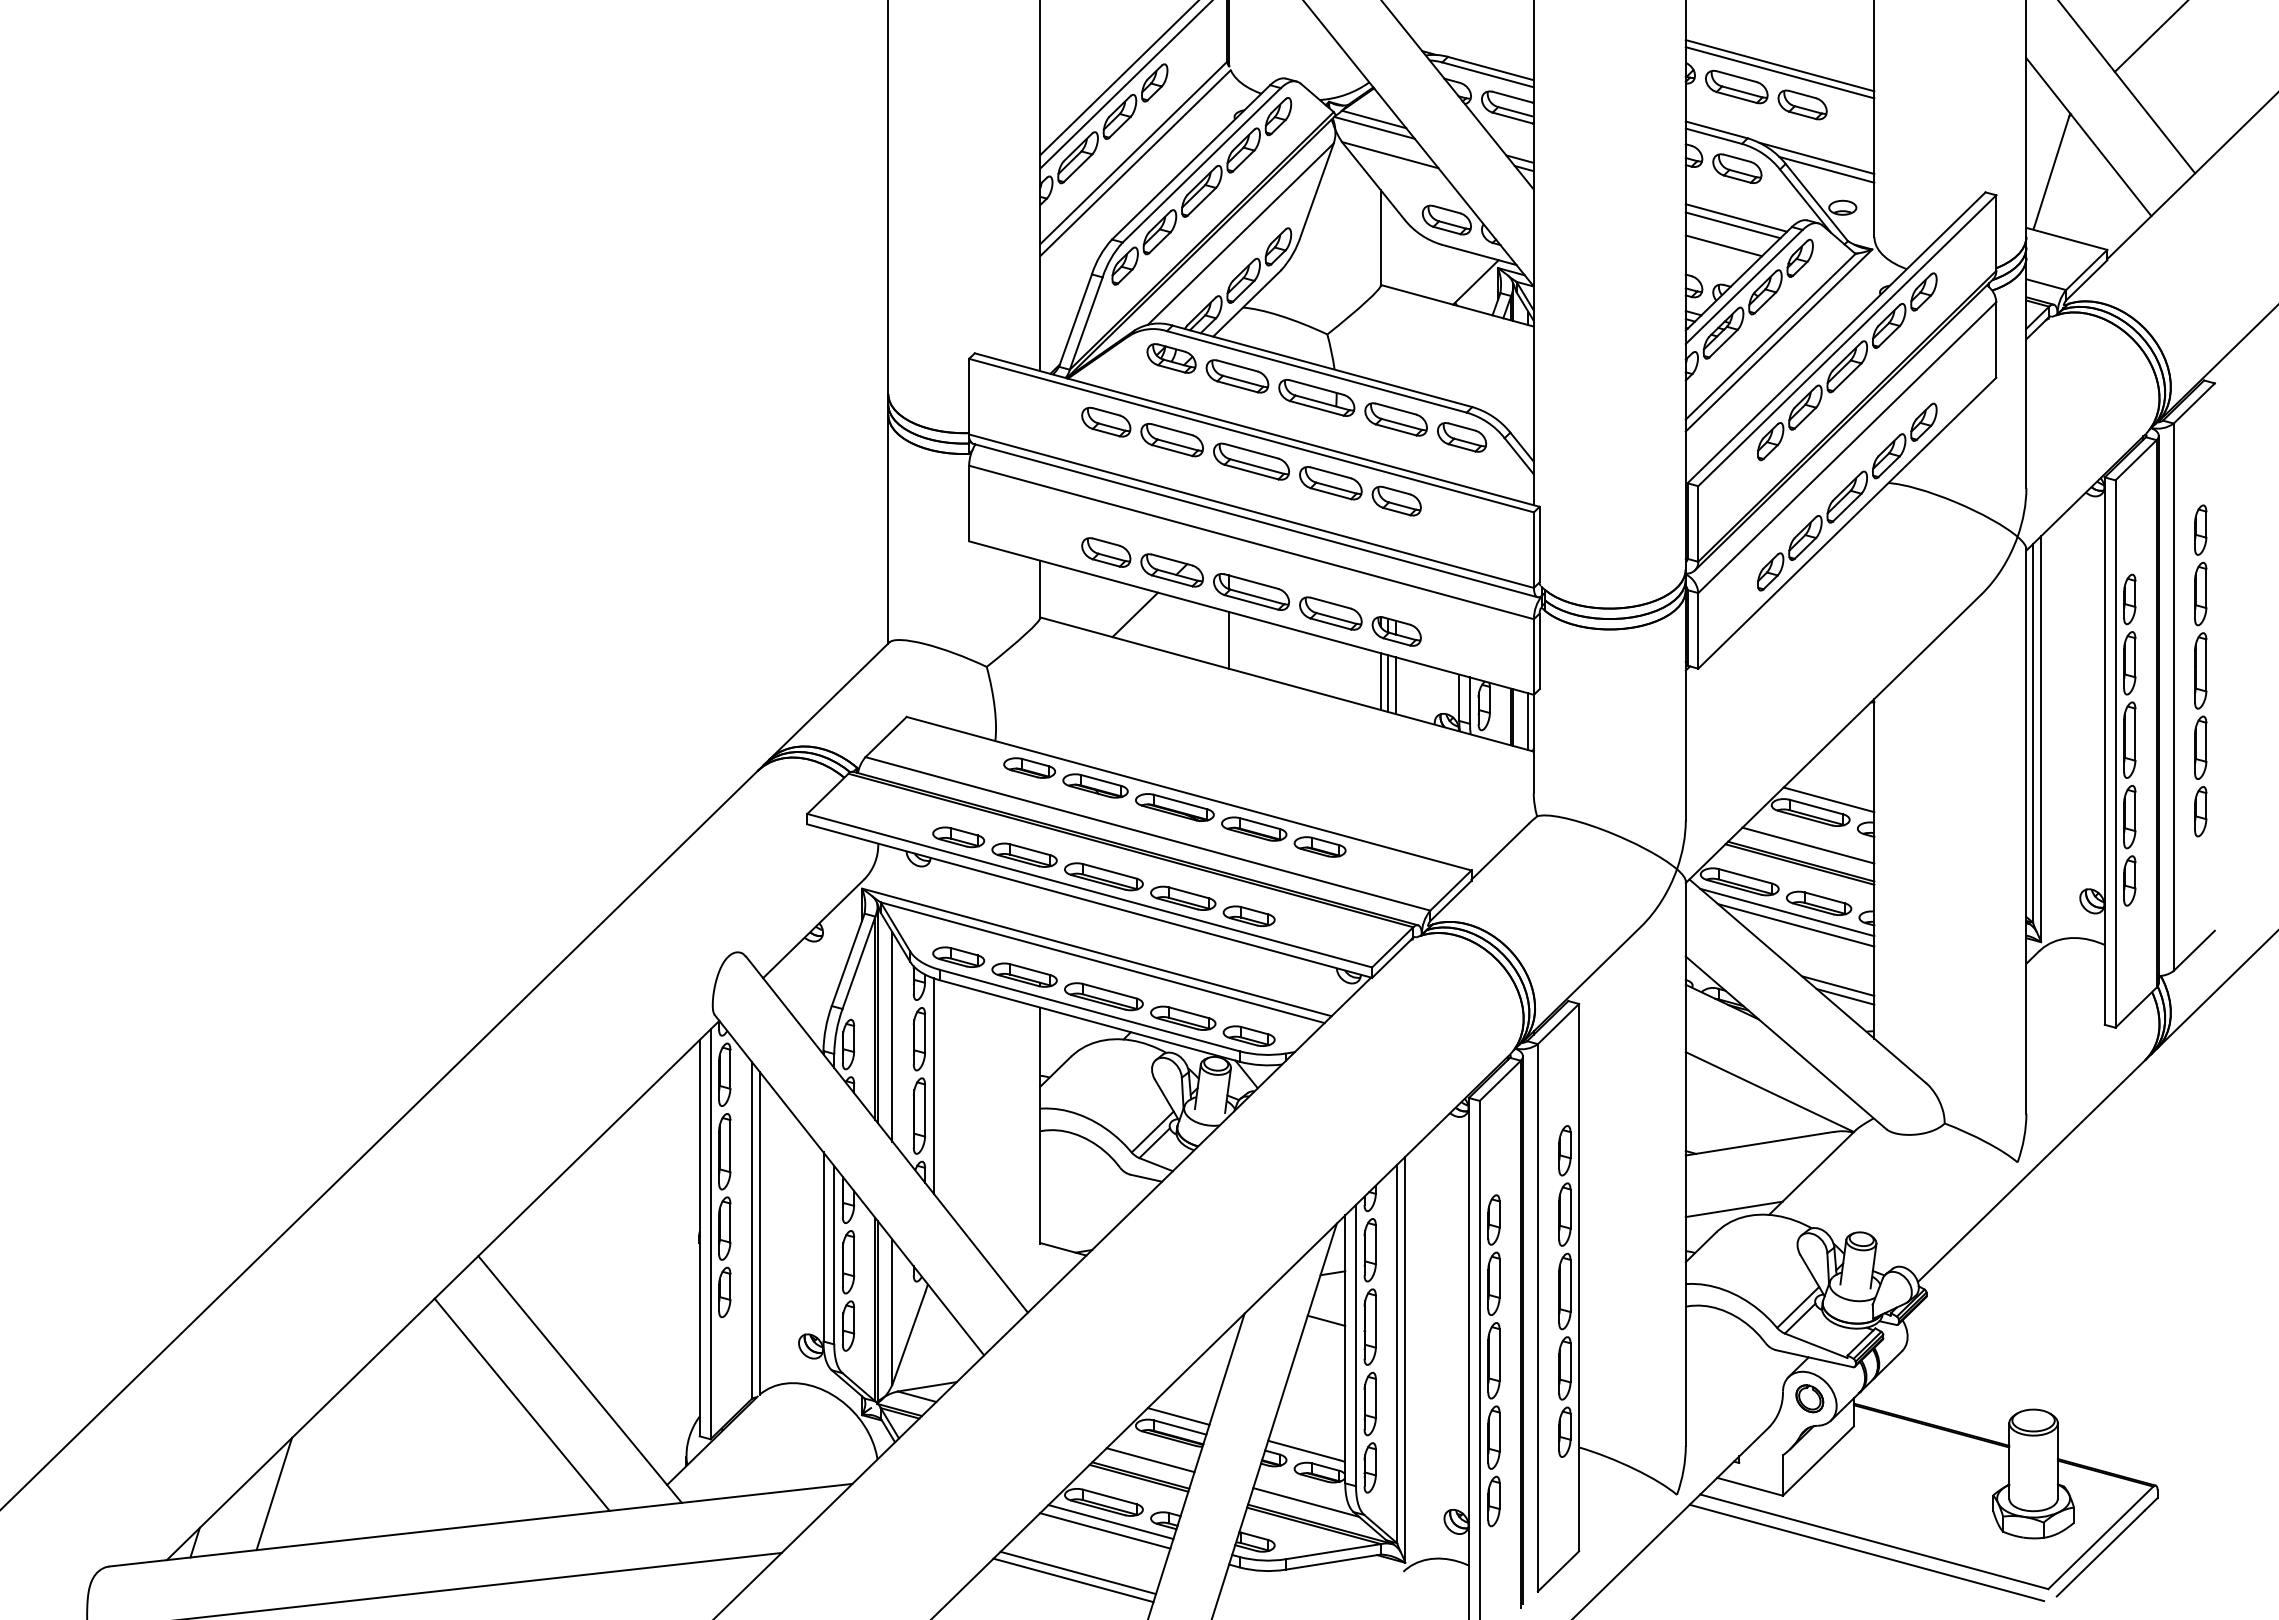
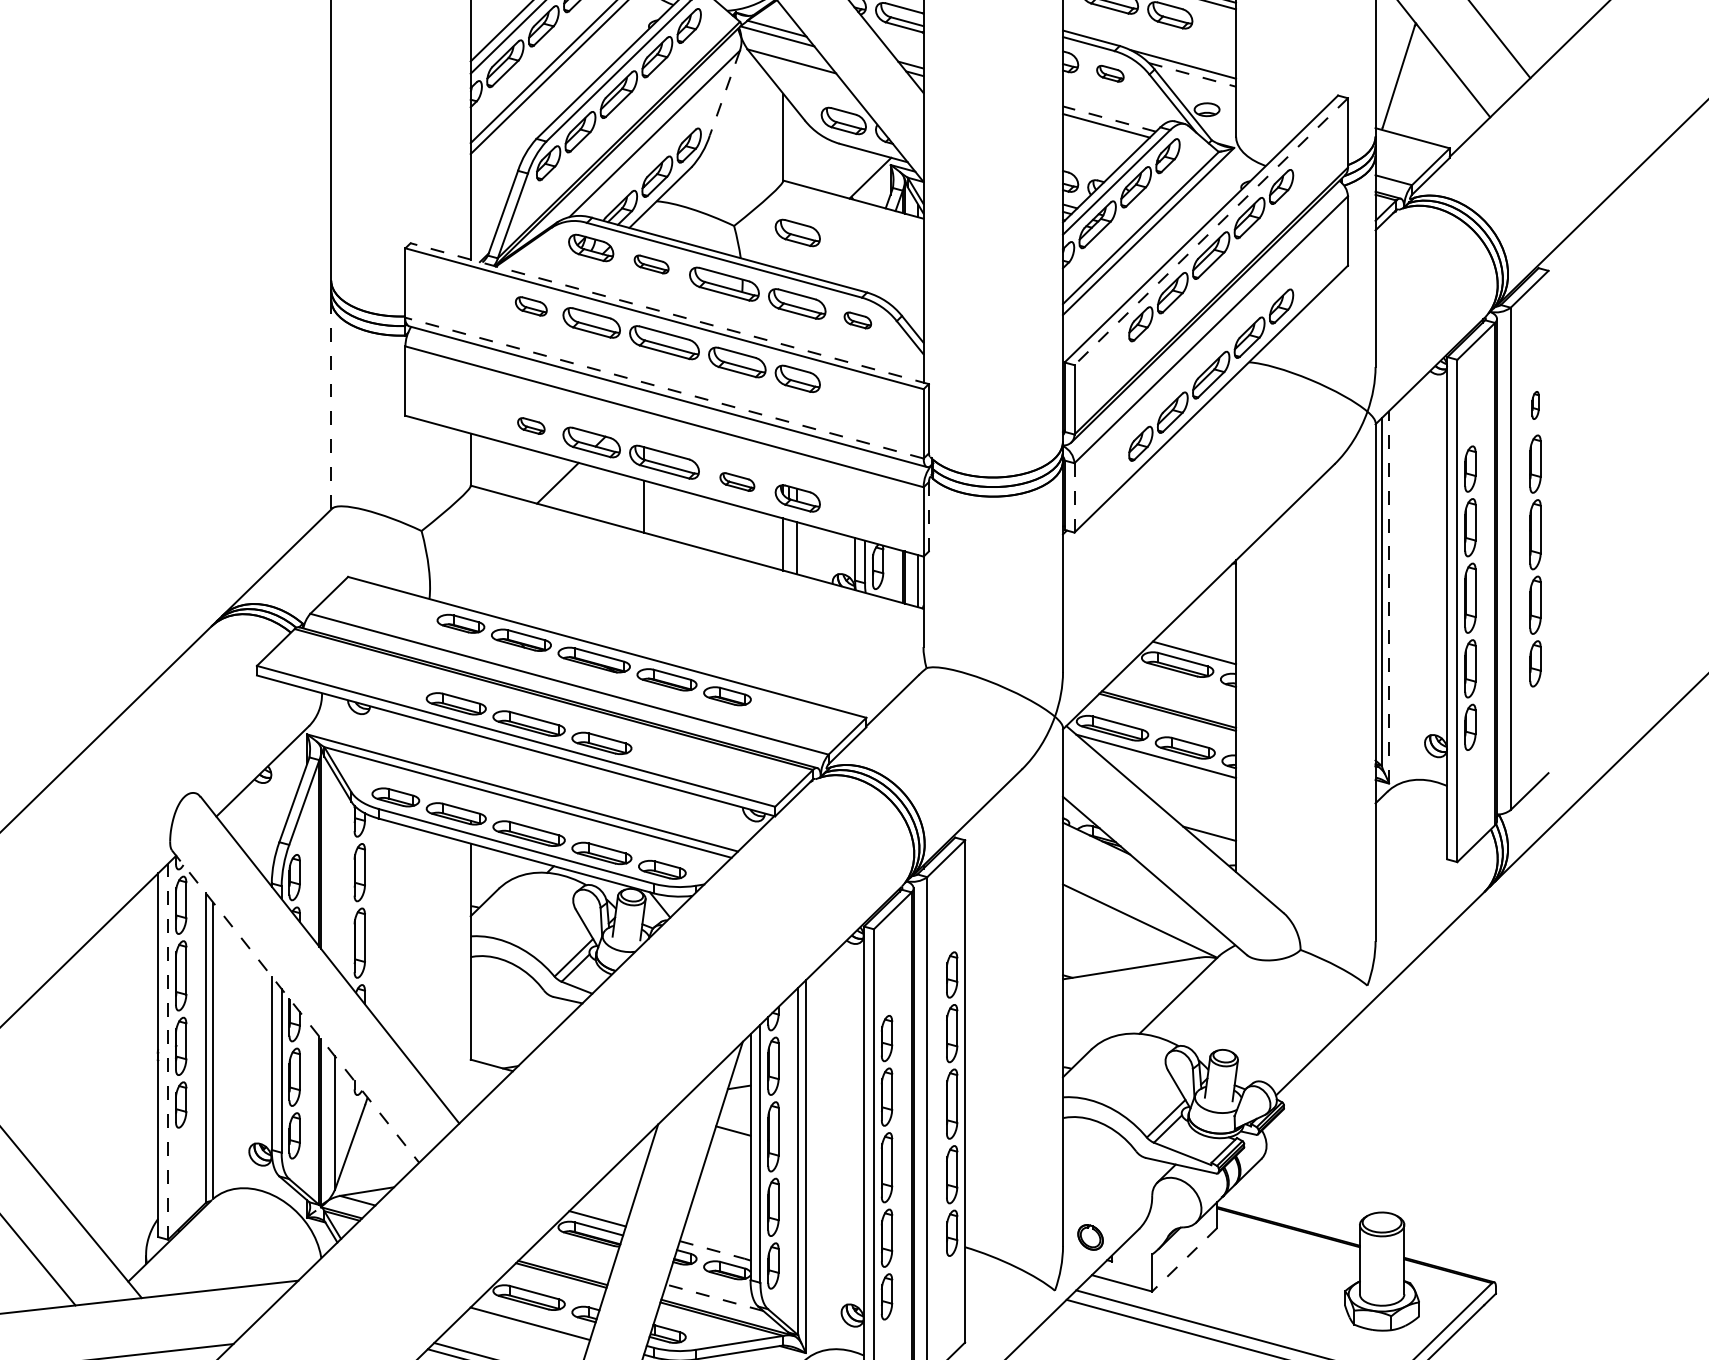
part: (1737, 168) -> (1110, 73), size x0.6
line: (1827, 169) -> (1193, 74), solid -> dashed
line: (1317, 190) -> (725, 93), solid -> dashed
line: (1735, 217) -> (1108, 118), solid -> dashed
line: (1723, 245) -> (1097, 144), removed
part: (1396, 341) -> (797, 232), added
line: (1846, 341) -> (1210, 232), solid -> dashed
part: (1237, 376) -> (651, 264), size x0.6
part: (1106, 421) -> (531, 305), size x0.7
line: (1257, 430) -> (670, 314), solid -> dashed
part: (1462, 437) -> (858, 320), size x0.6
line: (1251, 511) -> (664, 388), solid -> dashed
line: (888, 529) -> (331, 404), solid -> dashed
part: (2200, 529) -> (1535, 404), size x0.6
part: (1106, 552) -> (531, 426), size x0.6
part: (1330, 613) -> (737, 482), size x0.6
line: (1698, 630) -> (1074, 497), solid -> dashed
line: (1539, 651) -> (928, 516), solid -> dashed
line: (1387, 683) -> (789, 546), removed
line: (2041, 738) -> (1389, 596), solid -> dashed
part: (958, 837) -> (395, 687), removed
line: (1808, 845) -> (1175, 694), removed
part: (1248, 915) -> (661, 759), removed
line: (1796, 925) -> (1164, 768), removed
line: (1837, 985) -> (1202, 823), removed
line: (892, 1036) -> (335, 870), removed
line: (933, 1085) -> (372, 915), removed
line: (849, 1185) -> (295, 1006), solid -> dashed
line: (1733, 1209) -> (1106, 1028), removed
line: (710, 1234) -> (168, 1051), solid -> dashed
part: (1809, 1398) -> (1090, 1237), moved
line: (1303, 1450) -> (712, 1250), solid -> dashed
line: (1150, 1460) -> (571, 1259), removed
line: (1818, 1461) -> (1184, 1260), solid -> dashed
line: (1306, 1502) -> (714, 1297), solid -> dashed
line: (1110, 1522) -> (535, 1316), removed

